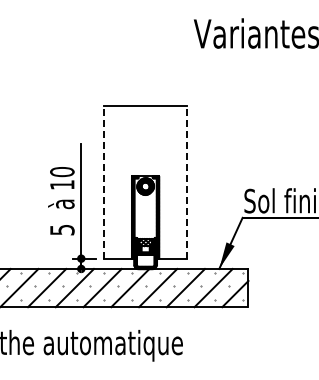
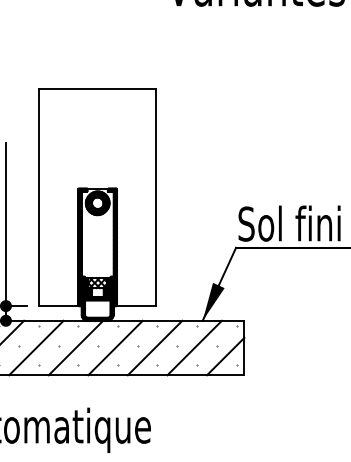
line: (104, 181) -> (39, 196), dashed -> solid
line: (186, 181) -> (155, 196), dashed -> solid

